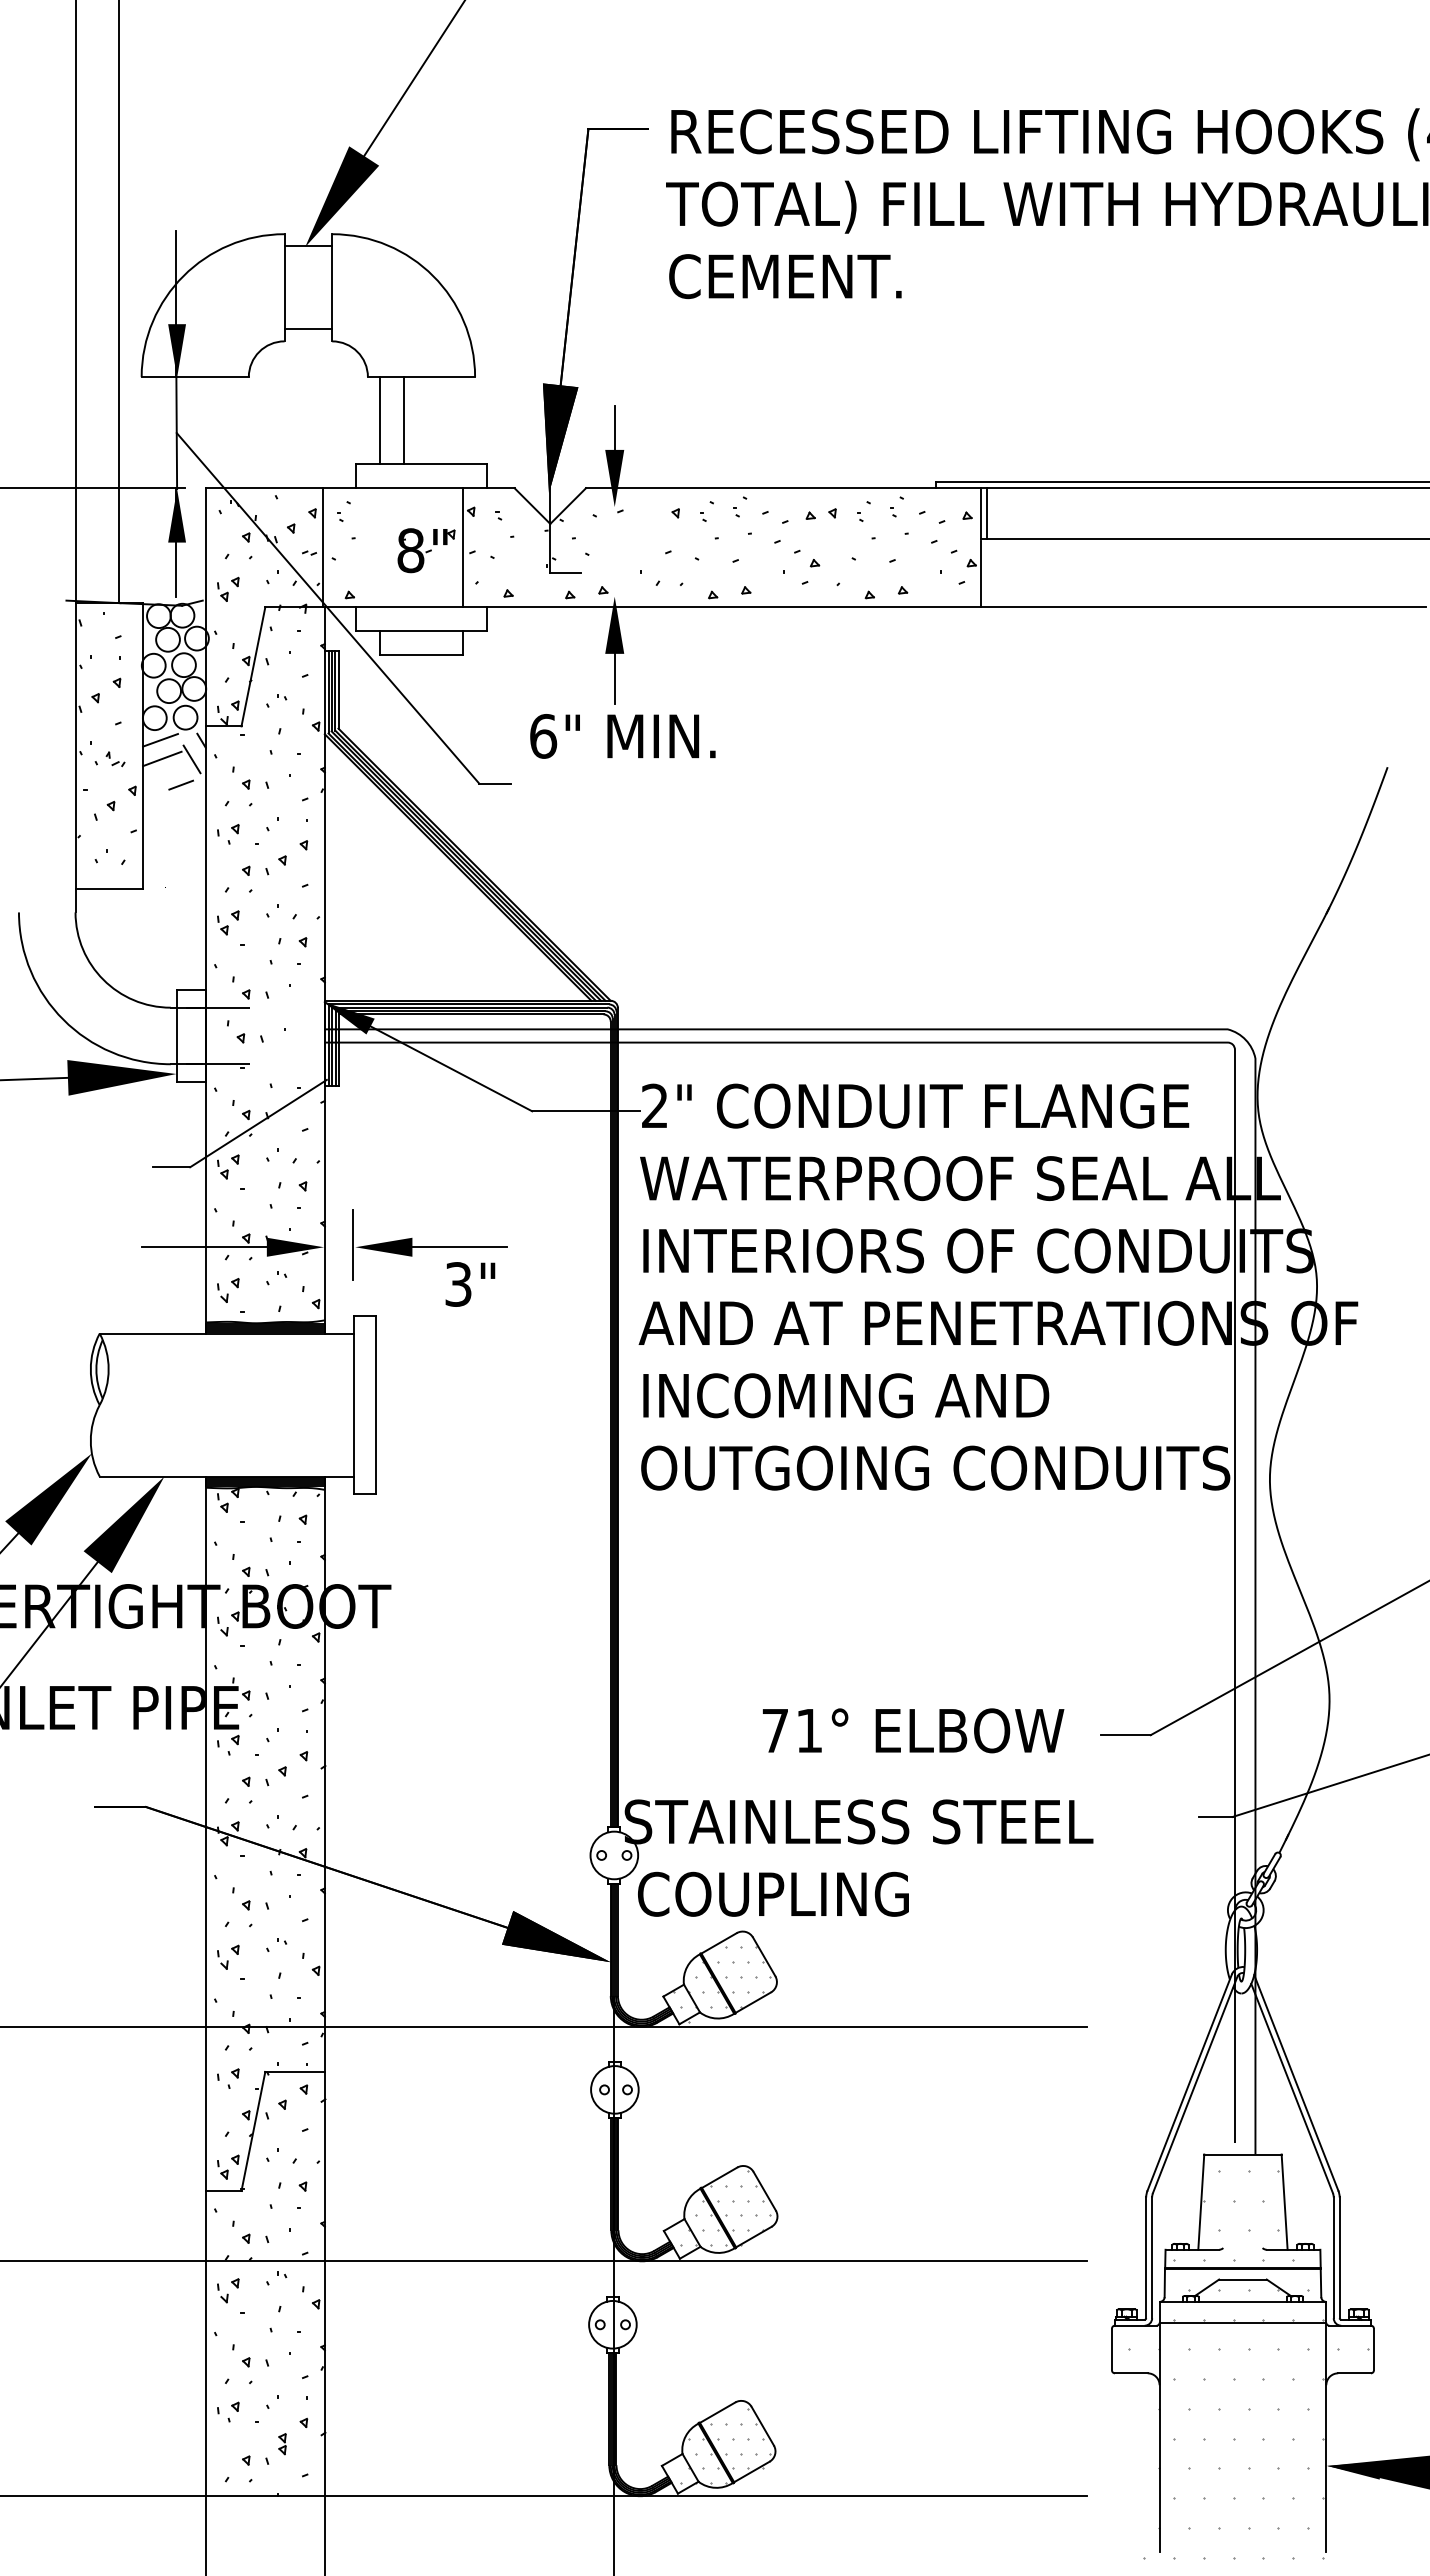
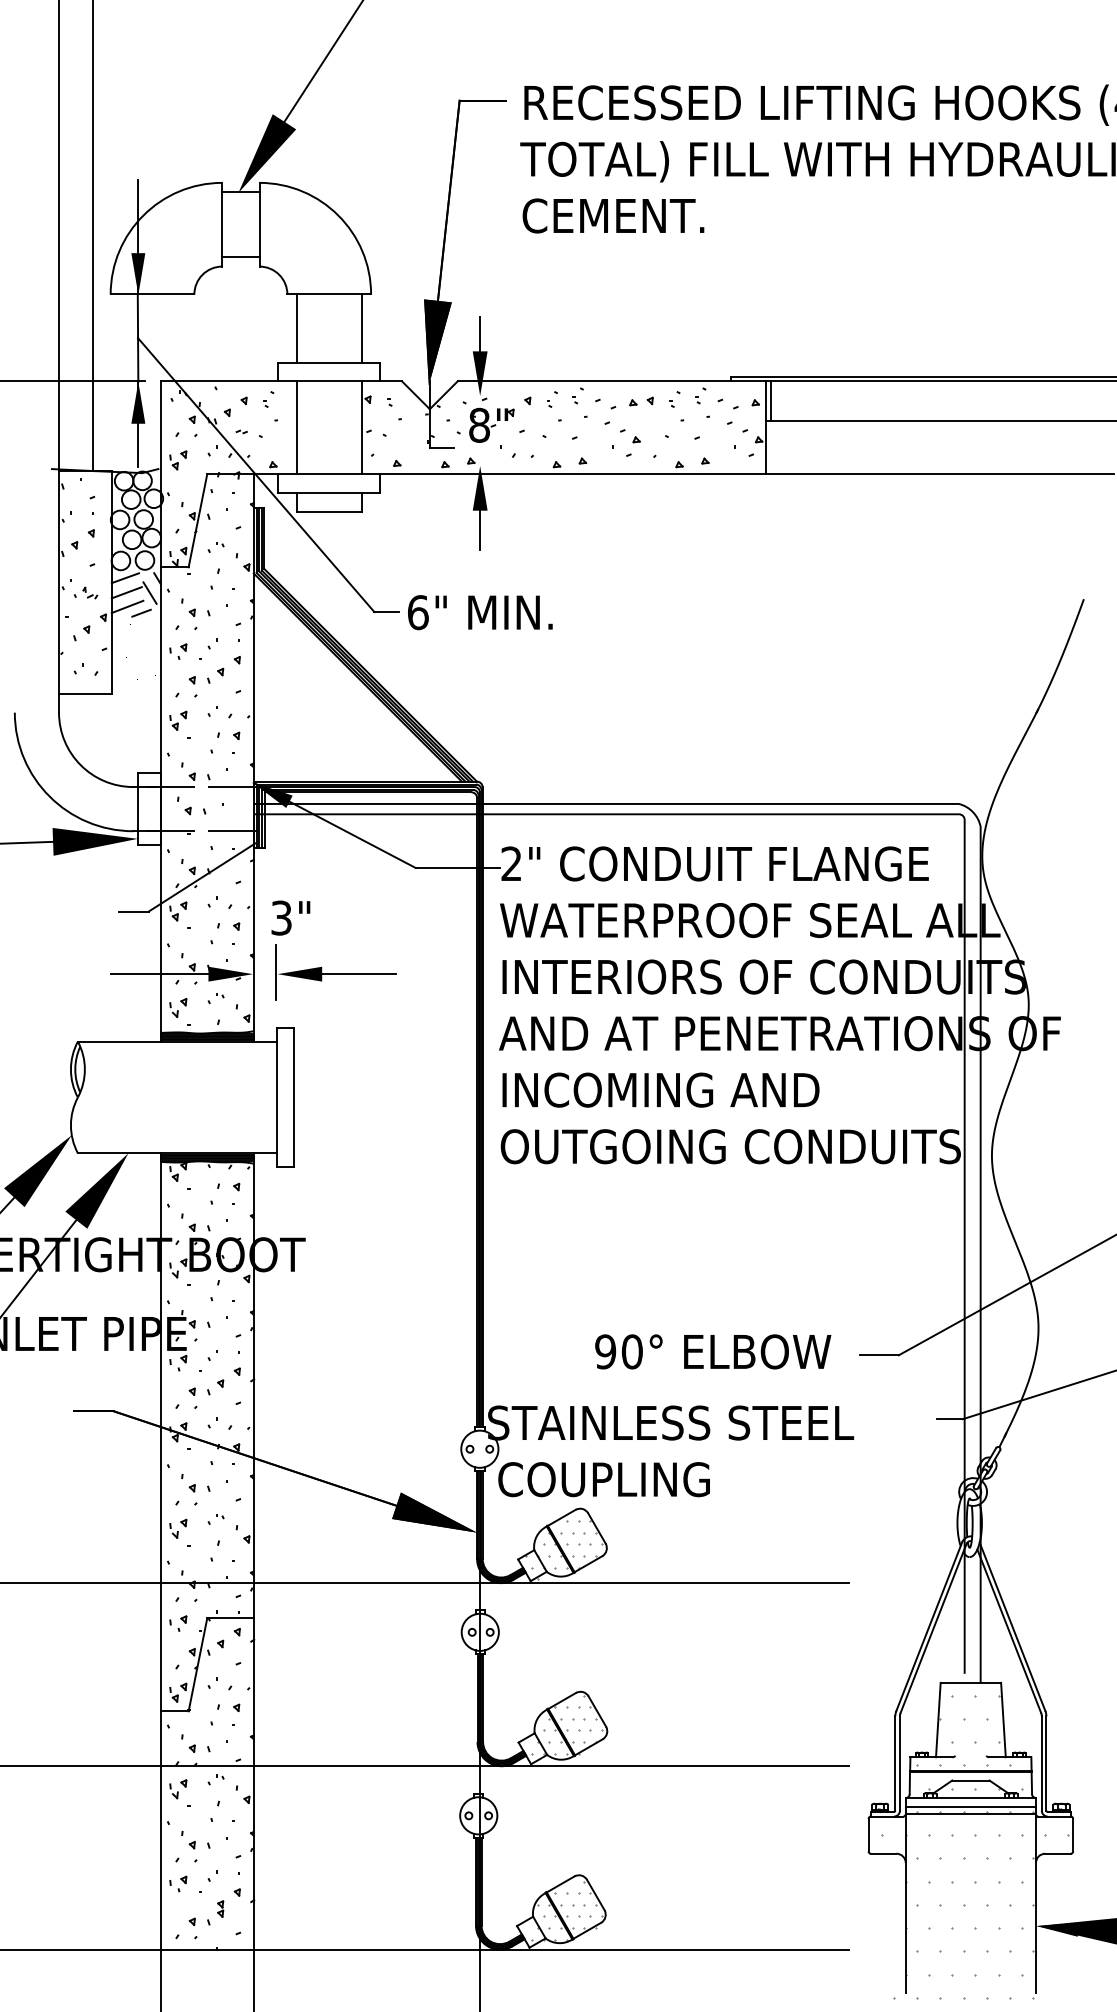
line: (404, 420) -> (362, 328), moved
line: (322, 547) -> (296, 427), moved
part: (426, 550) -> (491, 425), moved
text: (622, 736) -> (479, 612), moved
line: (163, 776) -> (127, 606), added
line: (297, 1007) -> (232, 786), added
line: (297, 1064) -> (232, 831), added
text: (470, 1284) -> (290, 918), moved
text: (792, 1730) -> (619, 1351), 71° -> 90°
line: (1242, 2313) -> (970, 1807), added

